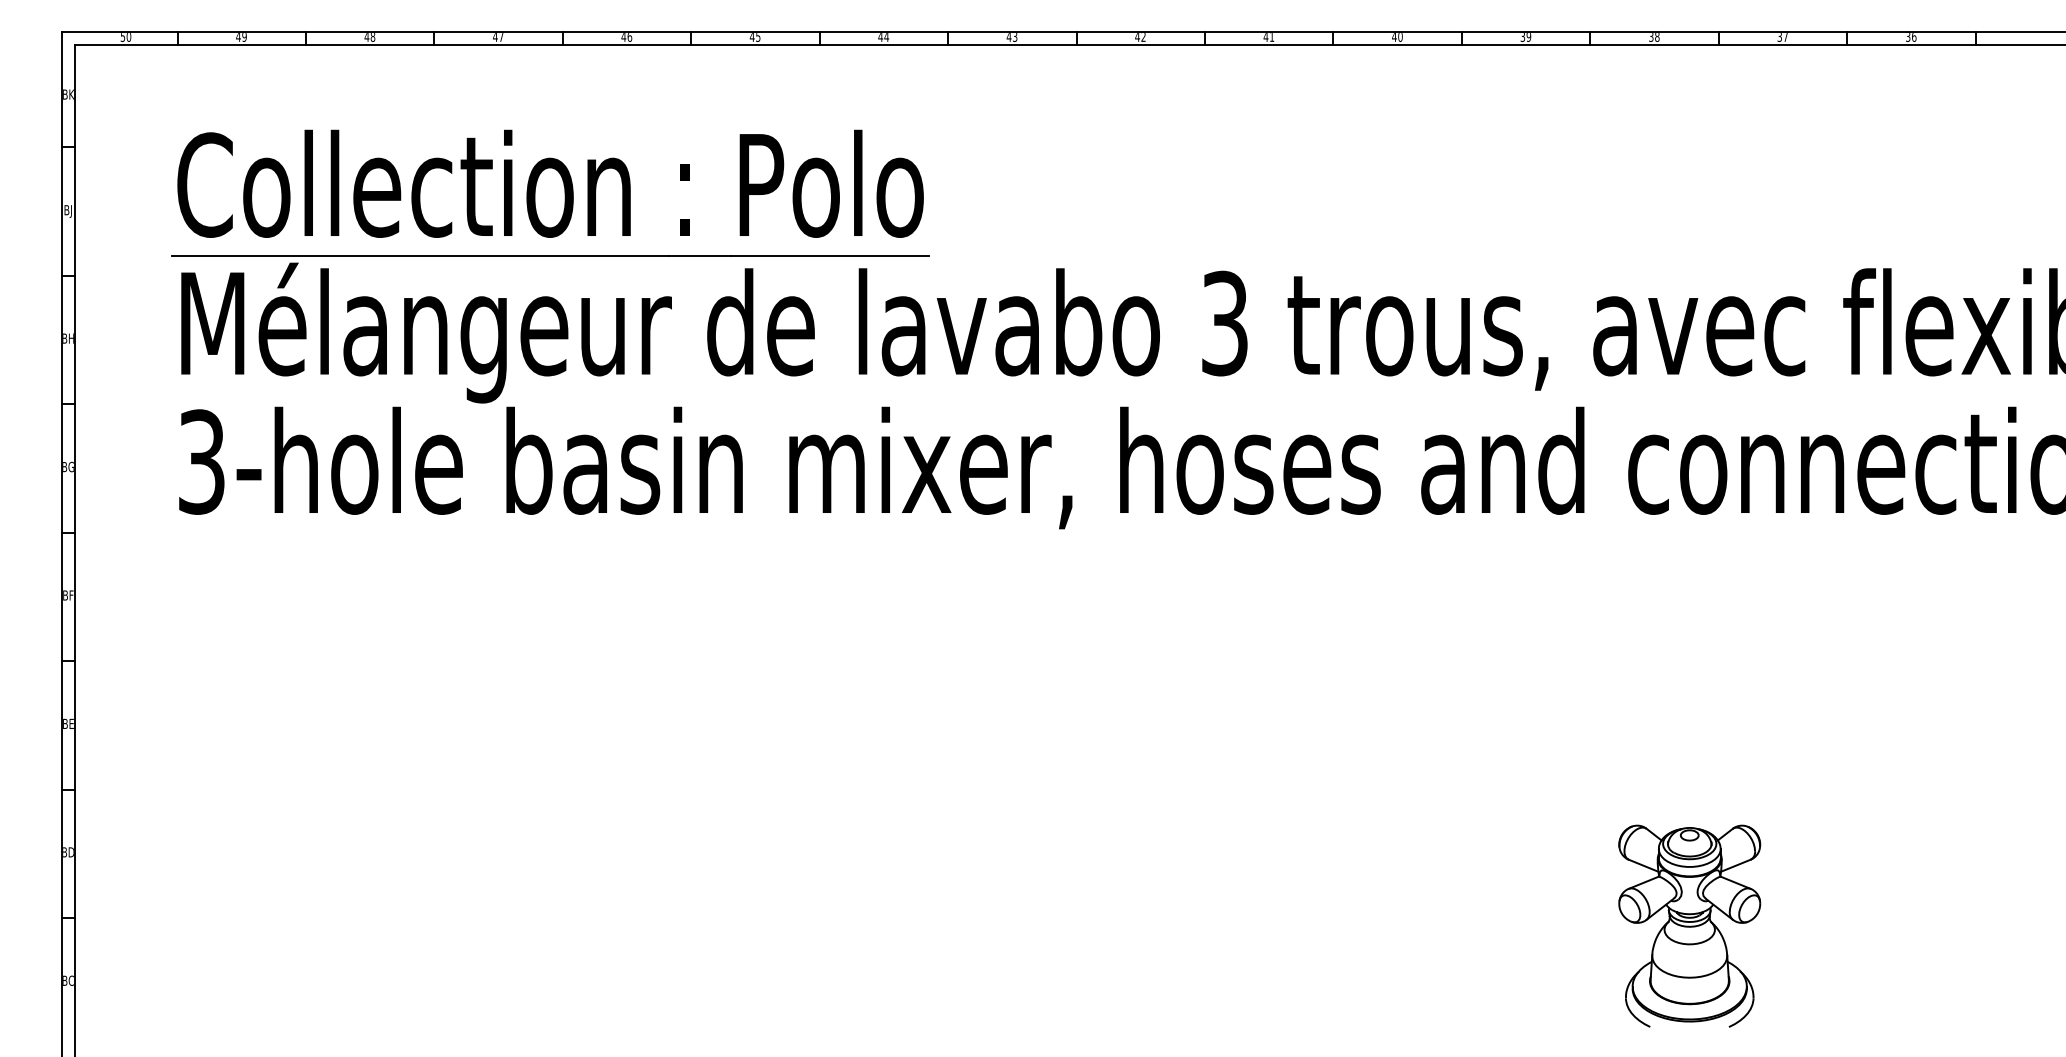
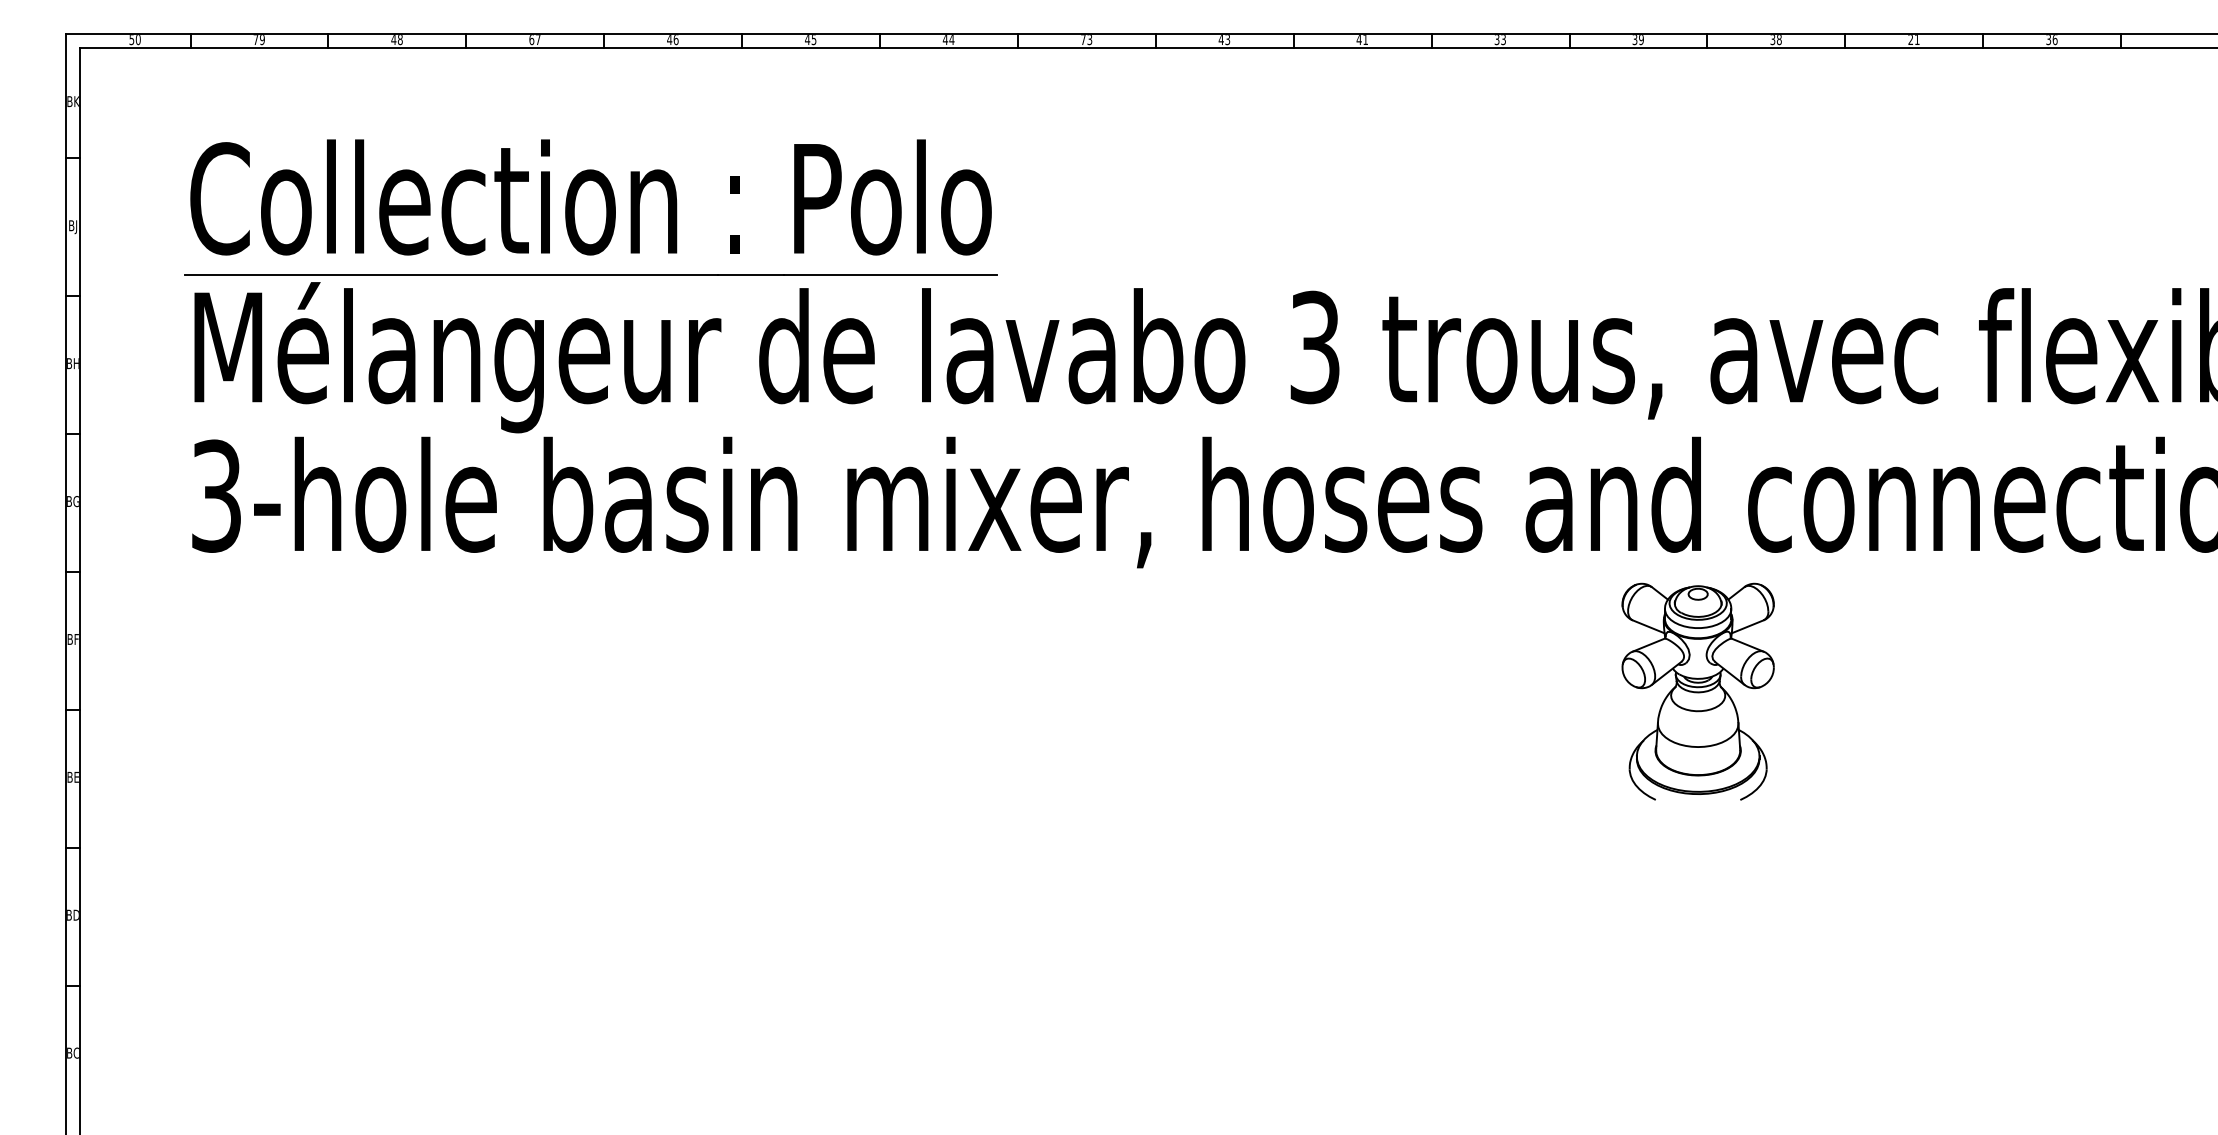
text: (238, 37) -> (255, 40), 49 -> 79
text: (495, 37) -> (531, 40), 47 -> 67
text: (1008, 37) -> (1082, 40), 43 -> 73
text: (1143, 37) -> (1227, 40), 42 -> 43
text: (1397, 37) -> (1500, 40), 40 -> 33
text: (1782, 37) -> (1913, 40), 37 -> 21
part: (1689, 925) -> (1697, 690), moved

